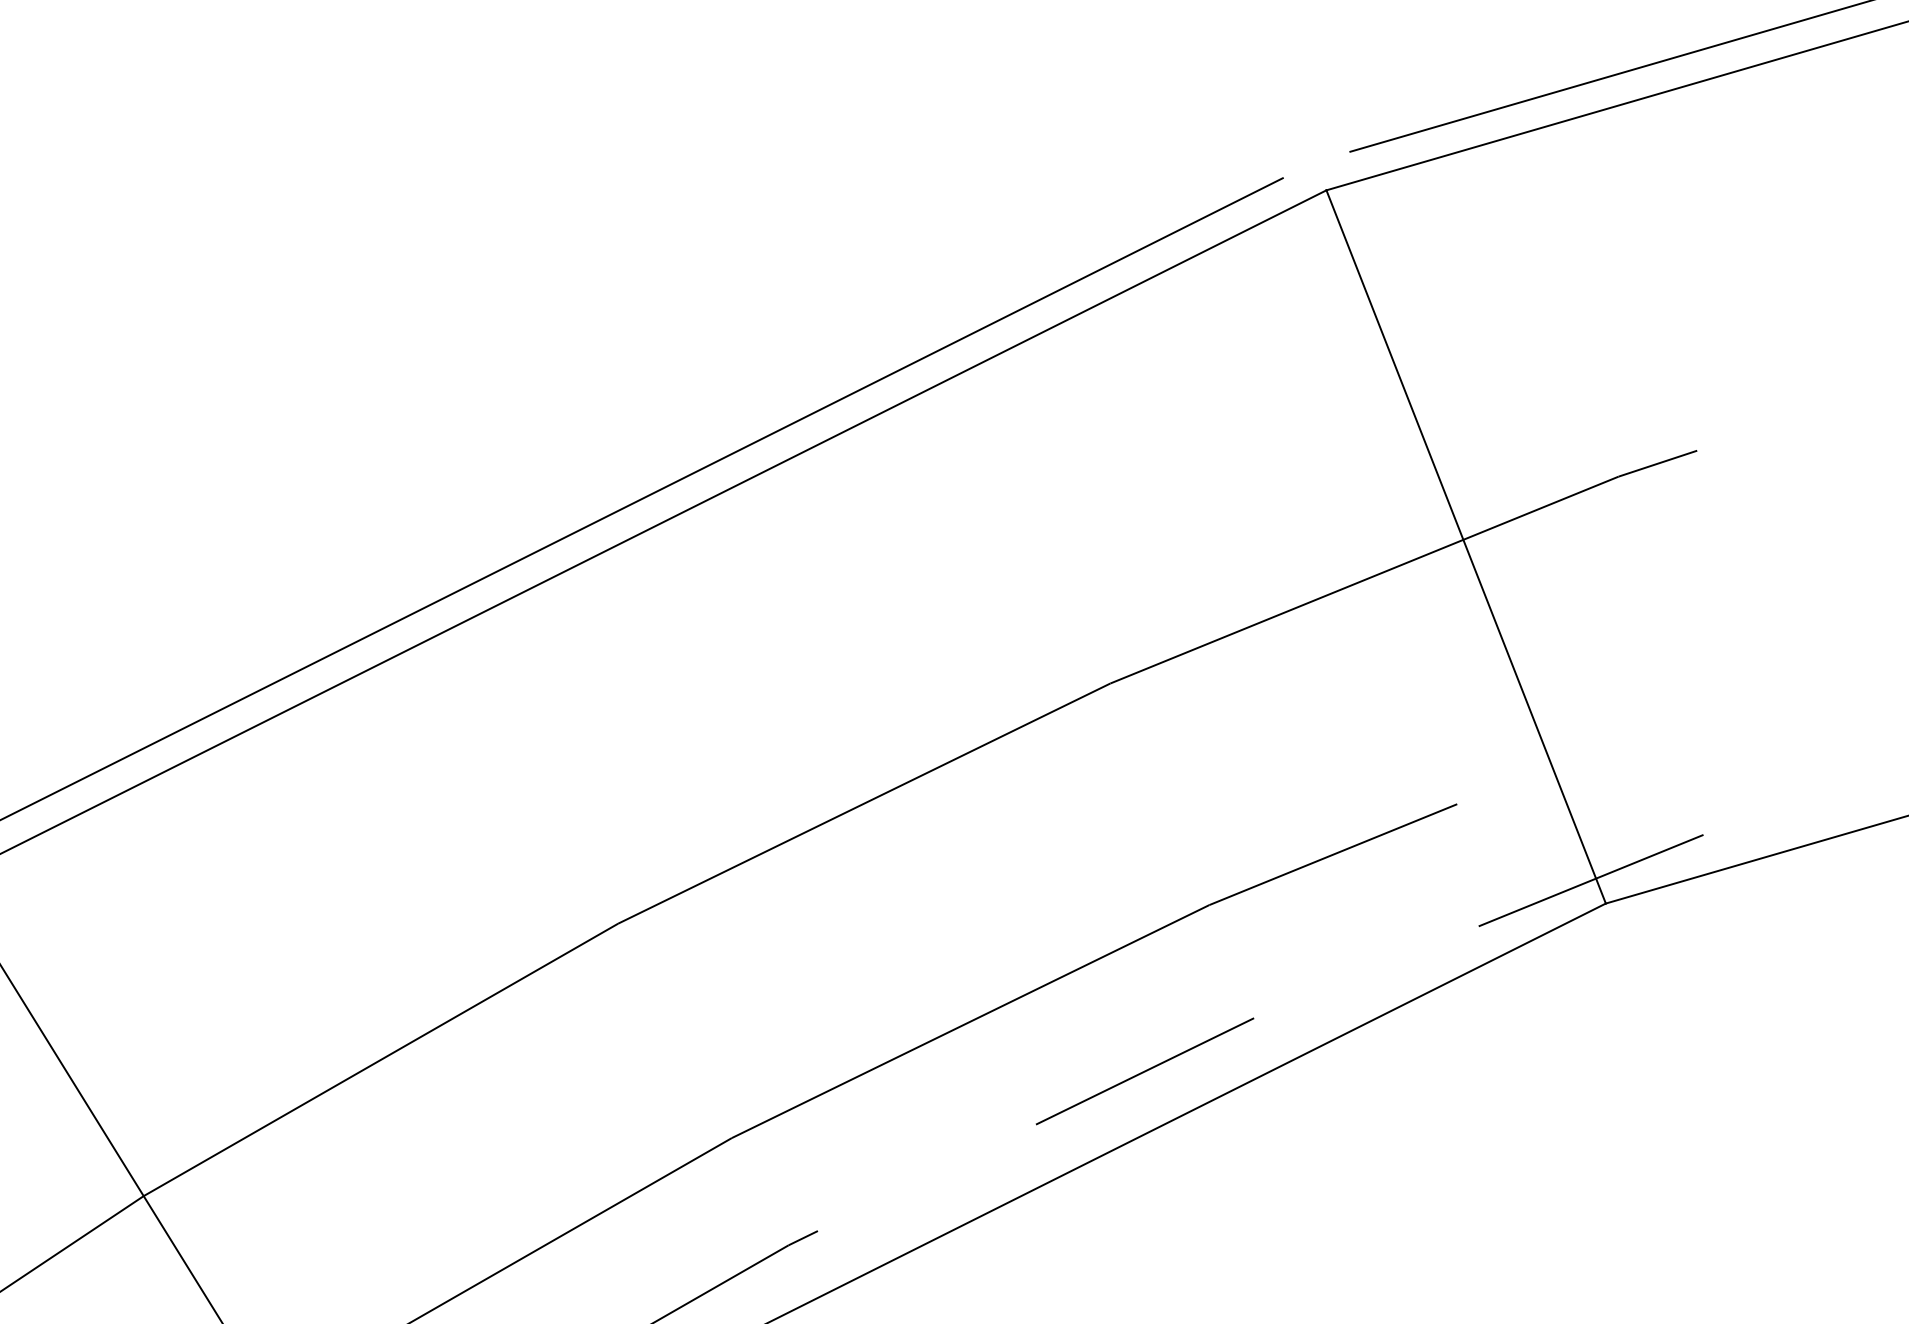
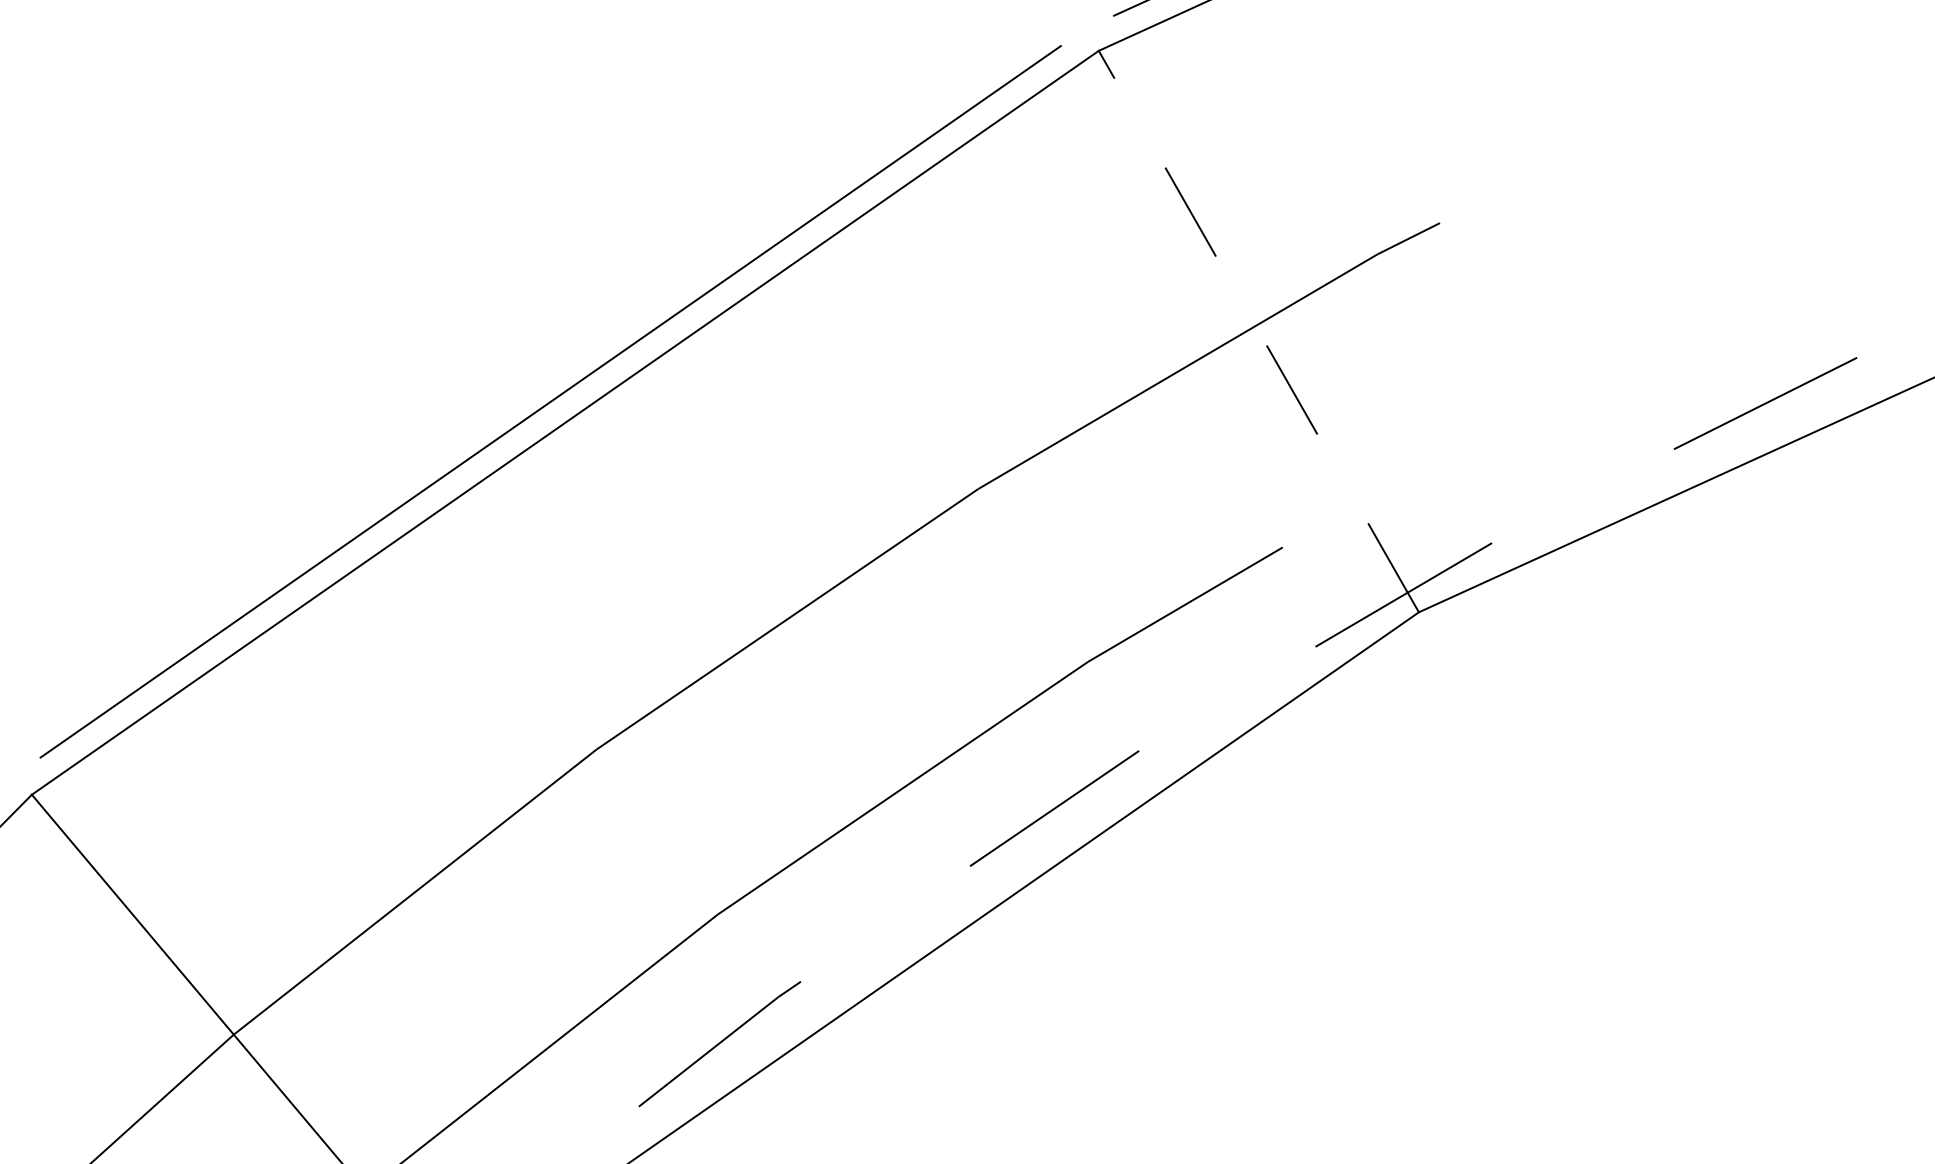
line: (1465, 546) -> (1258, 331), solid -> dashed

